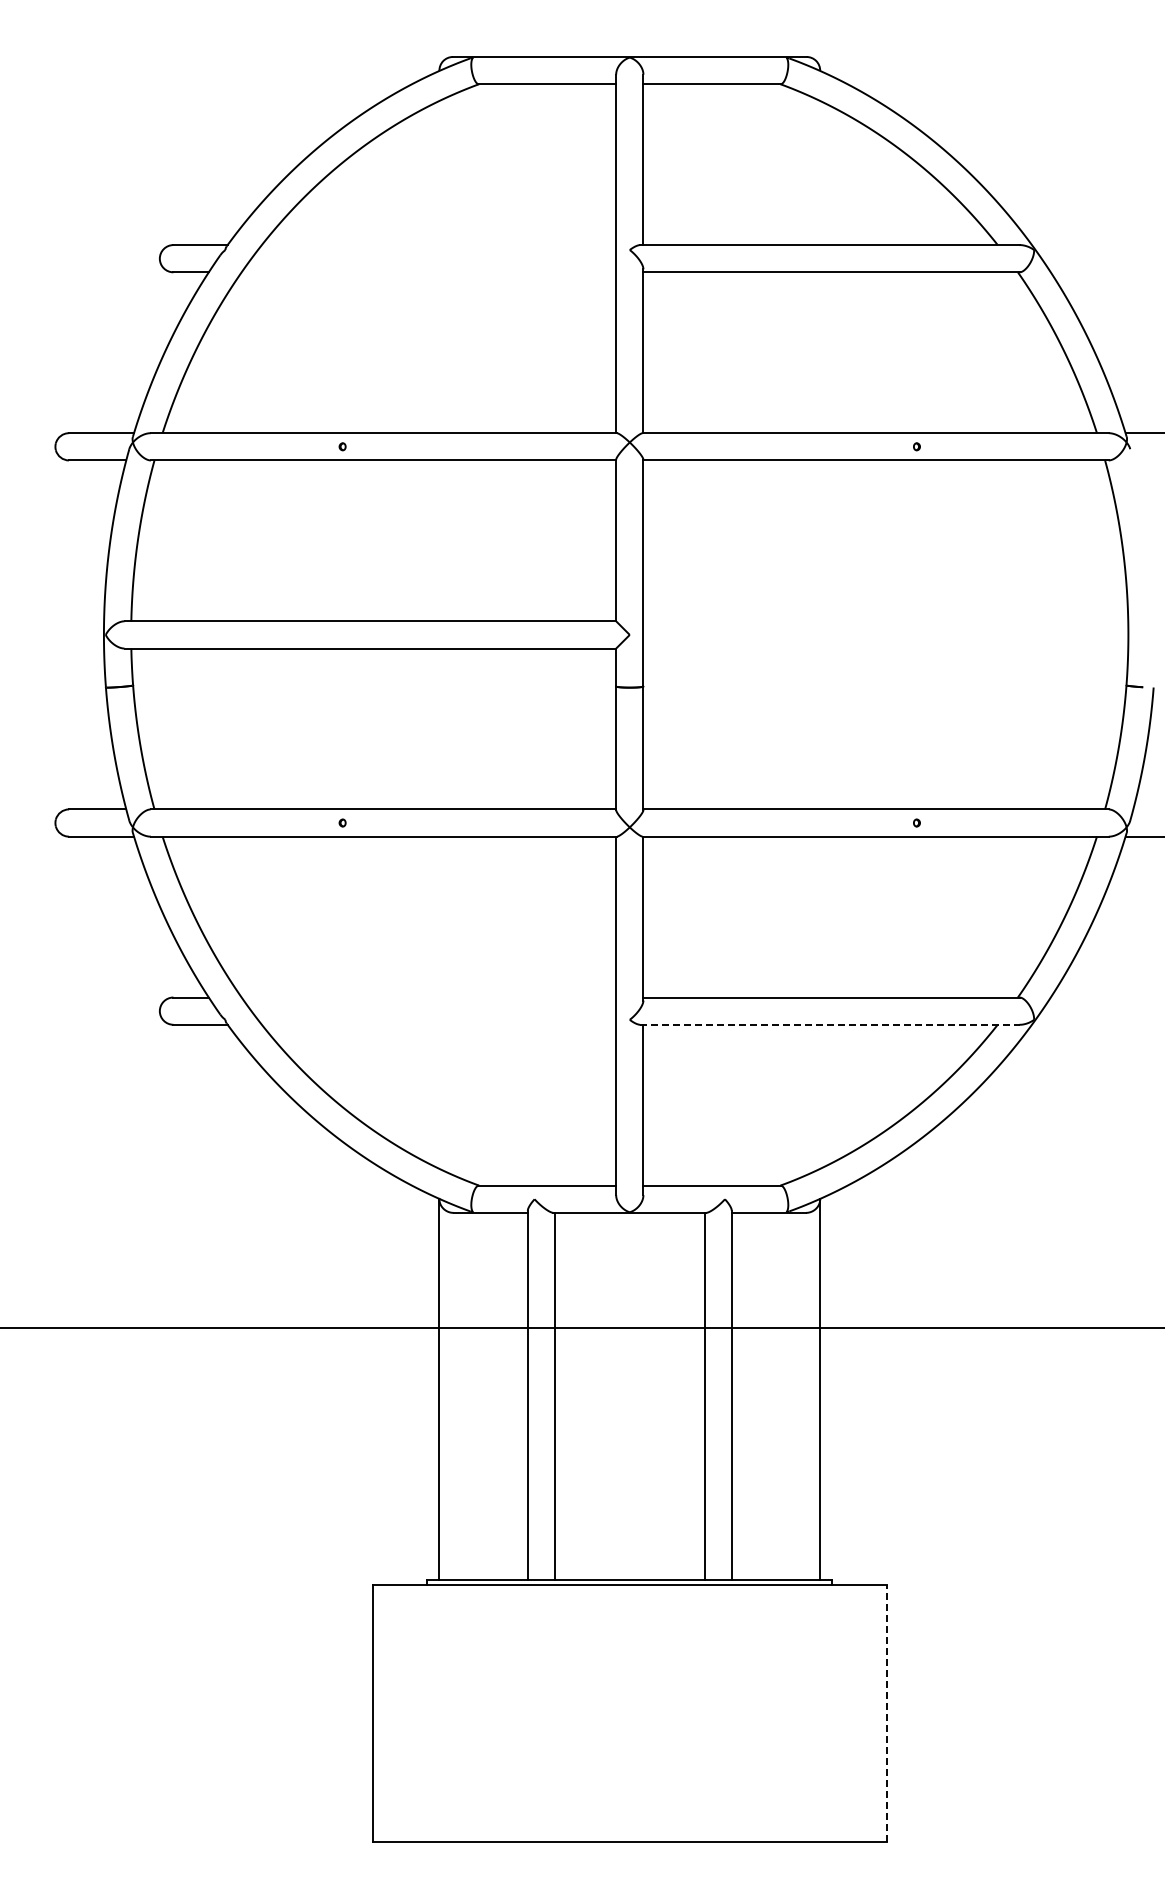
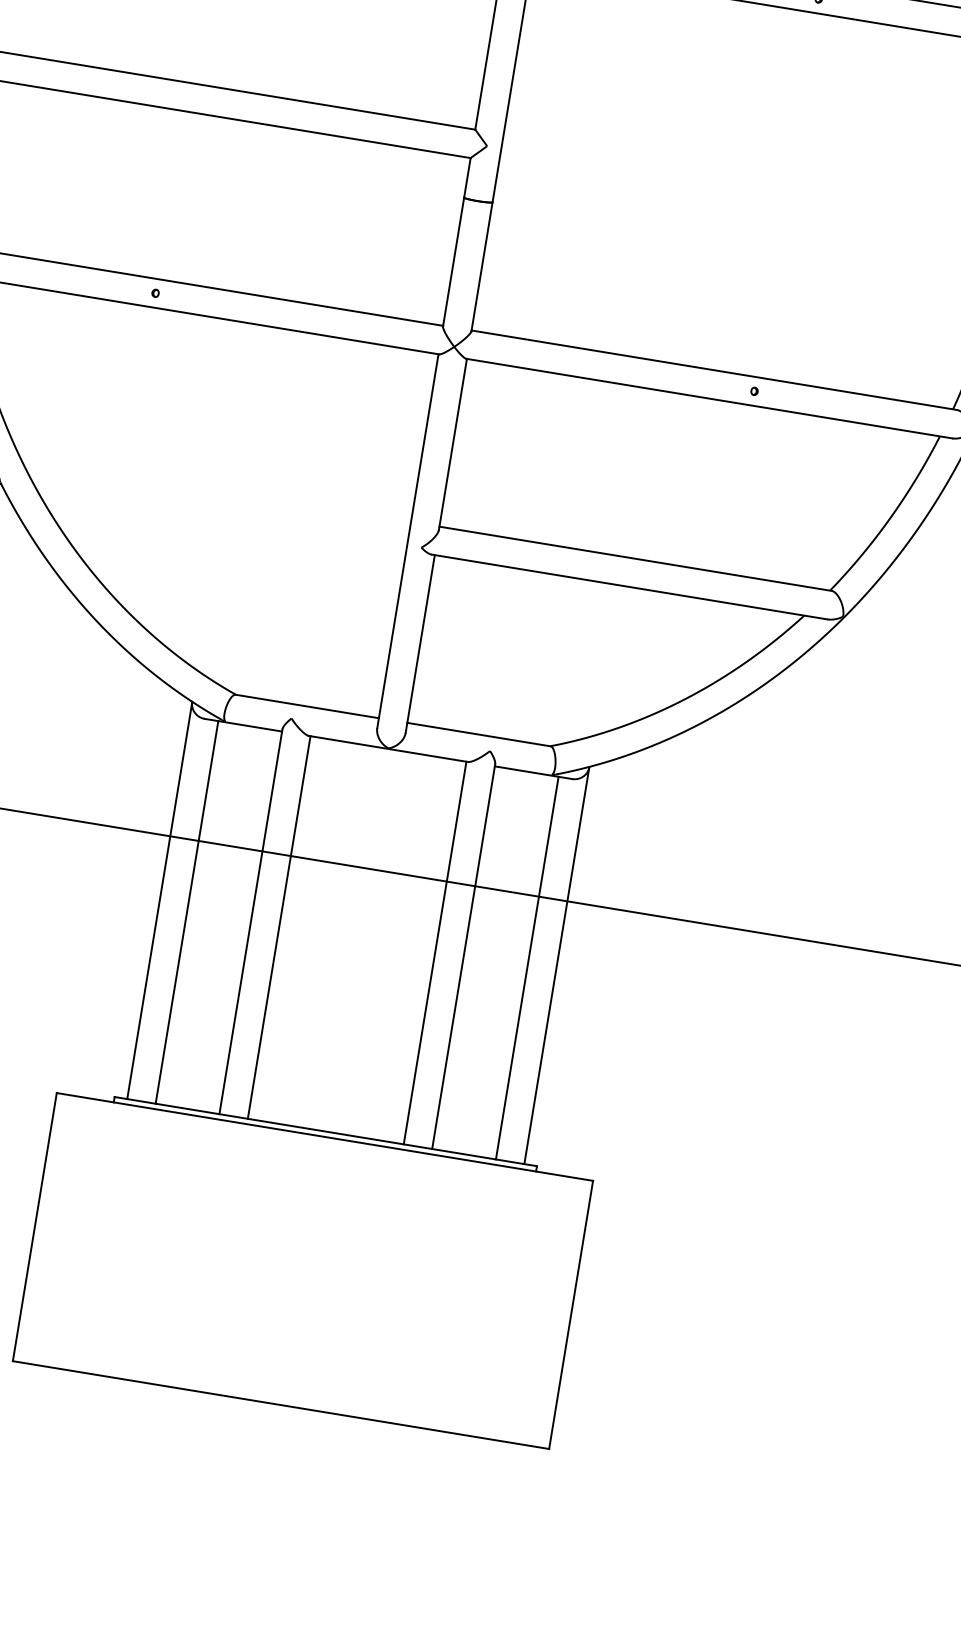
line: (829, 1024) -> (628, 586), dashed -> solid
line: (466, 1395) -> (186, 911), added
line: (792, 1395) -> (526, 967), added
line: (886, 1713) -> (570, 1314), dashed -> solid

